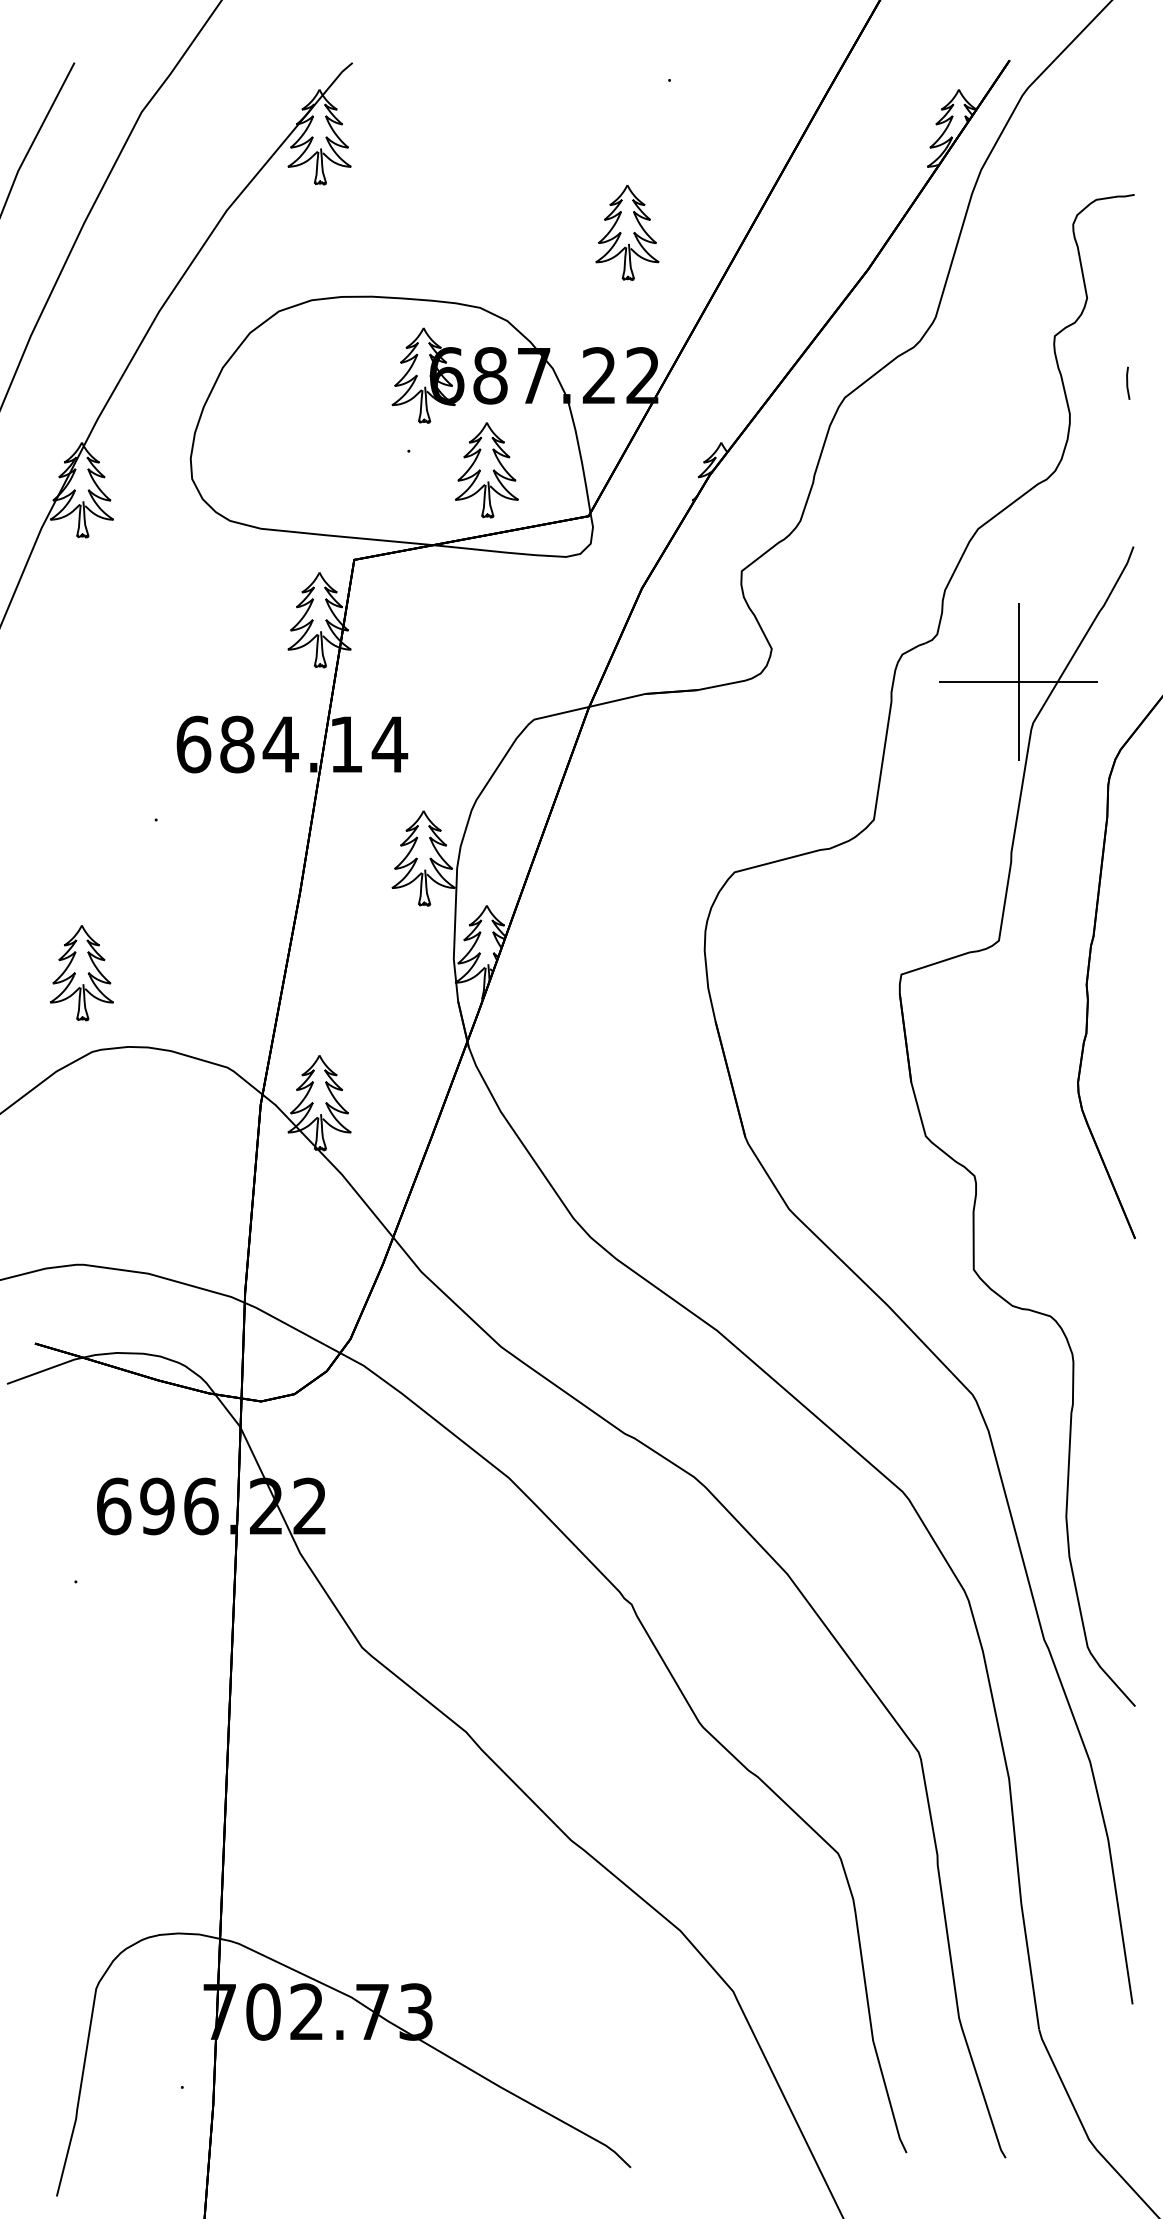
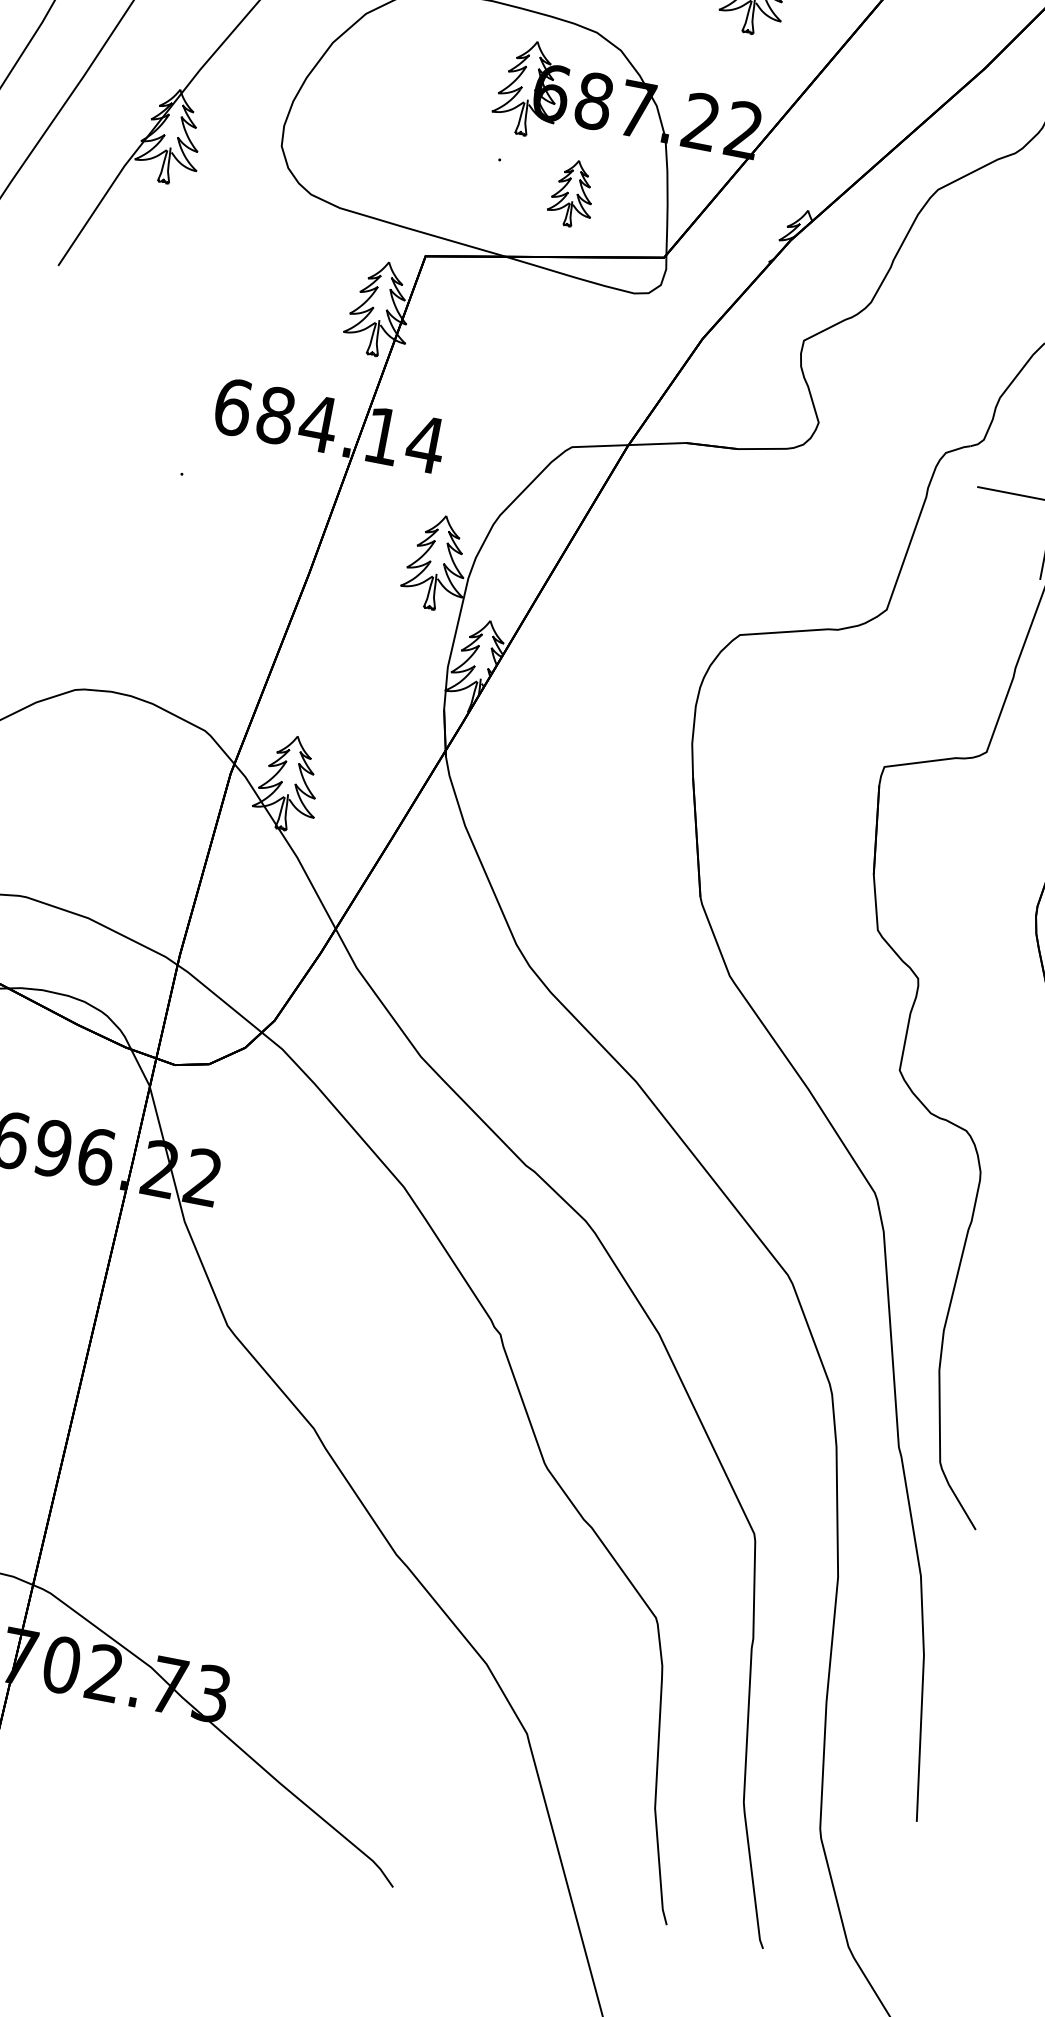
part: (486, 470) -> (572, 193), size x0.7
part: (81, 973) -> (79, 610), removed

